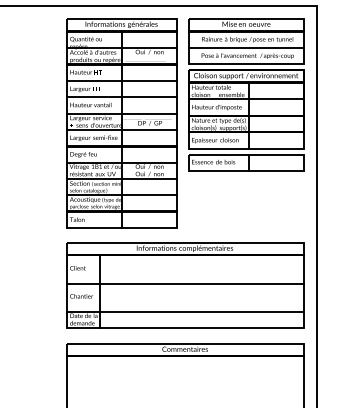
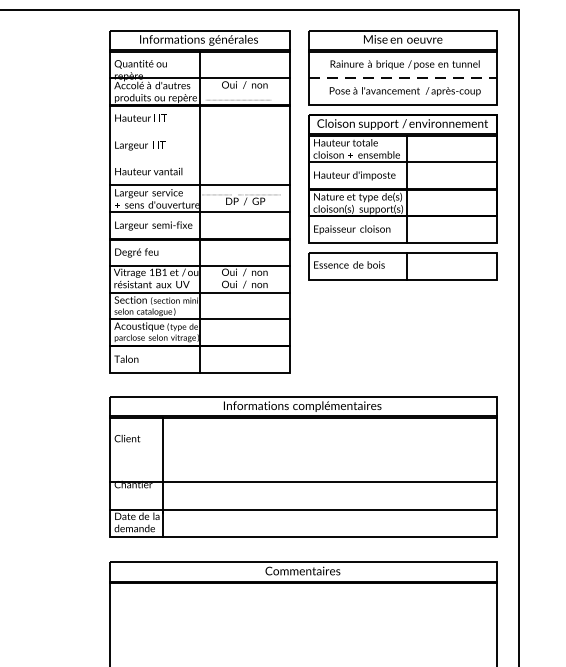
line: (246, 48) -> (403, 79), solid -> dashed
line: (122, 80) -> (200, 131), removed
line: (122, 97) -> (200, 159), removed
line: (185, 283) -> (303, 481), moved

